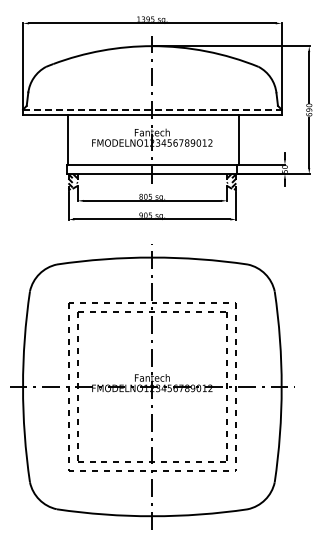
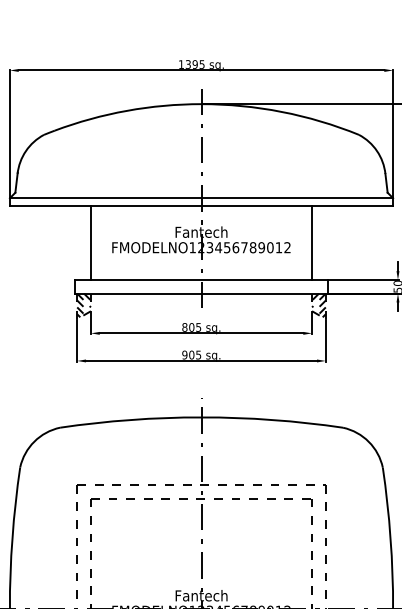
line: (152, 109) -> (201, 198), dashed -> solid
line: (67, 139) -> (90, 242), moved
line: (238, 139) -> (311, 242), moved

